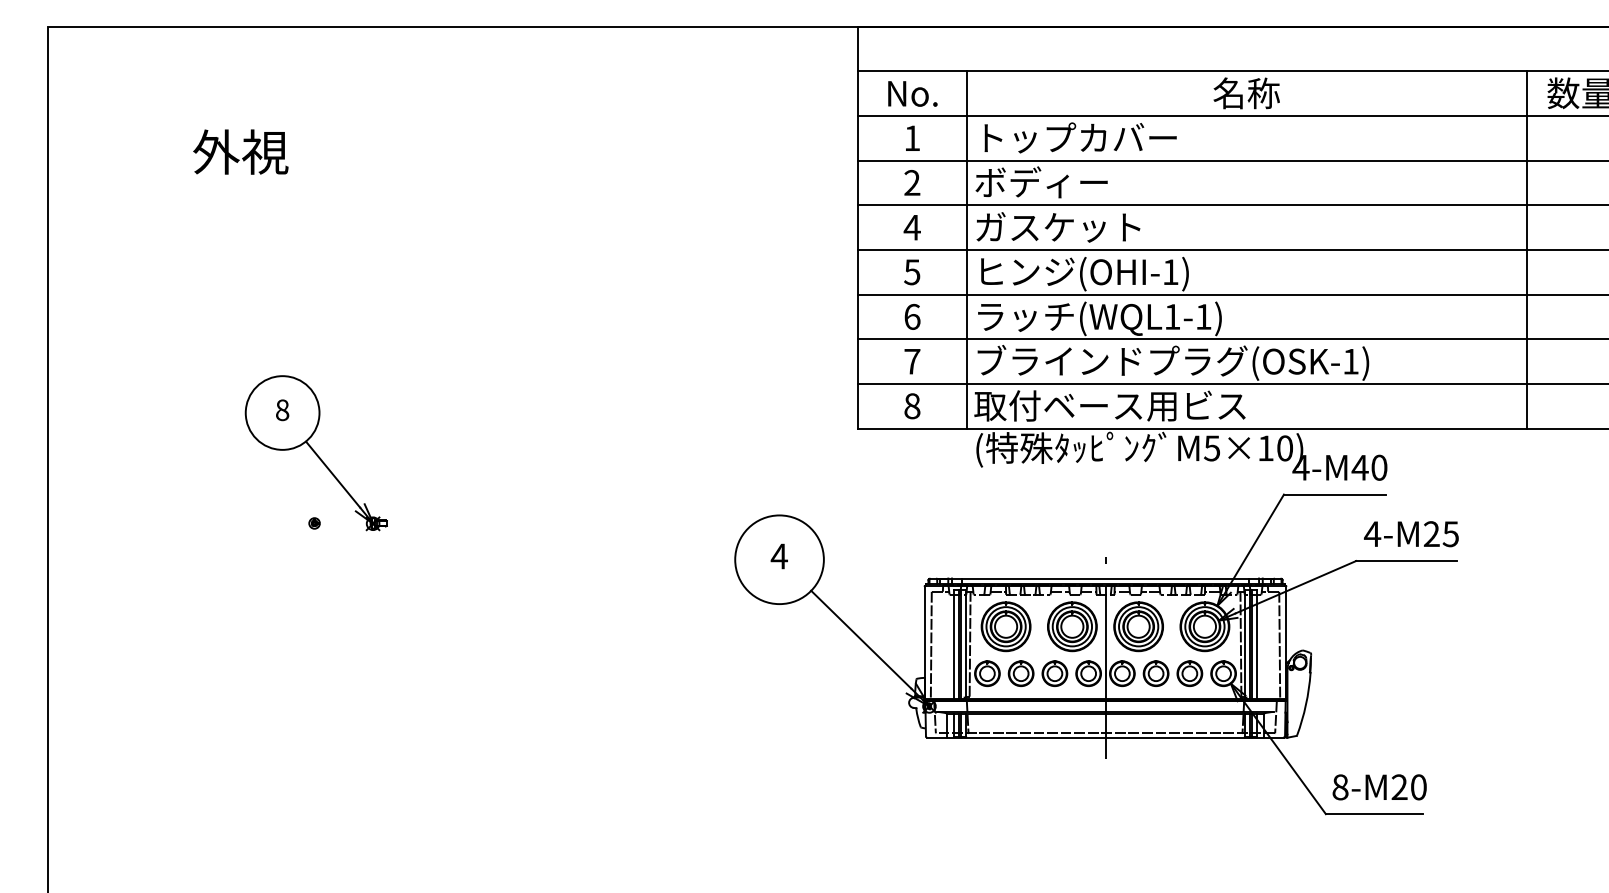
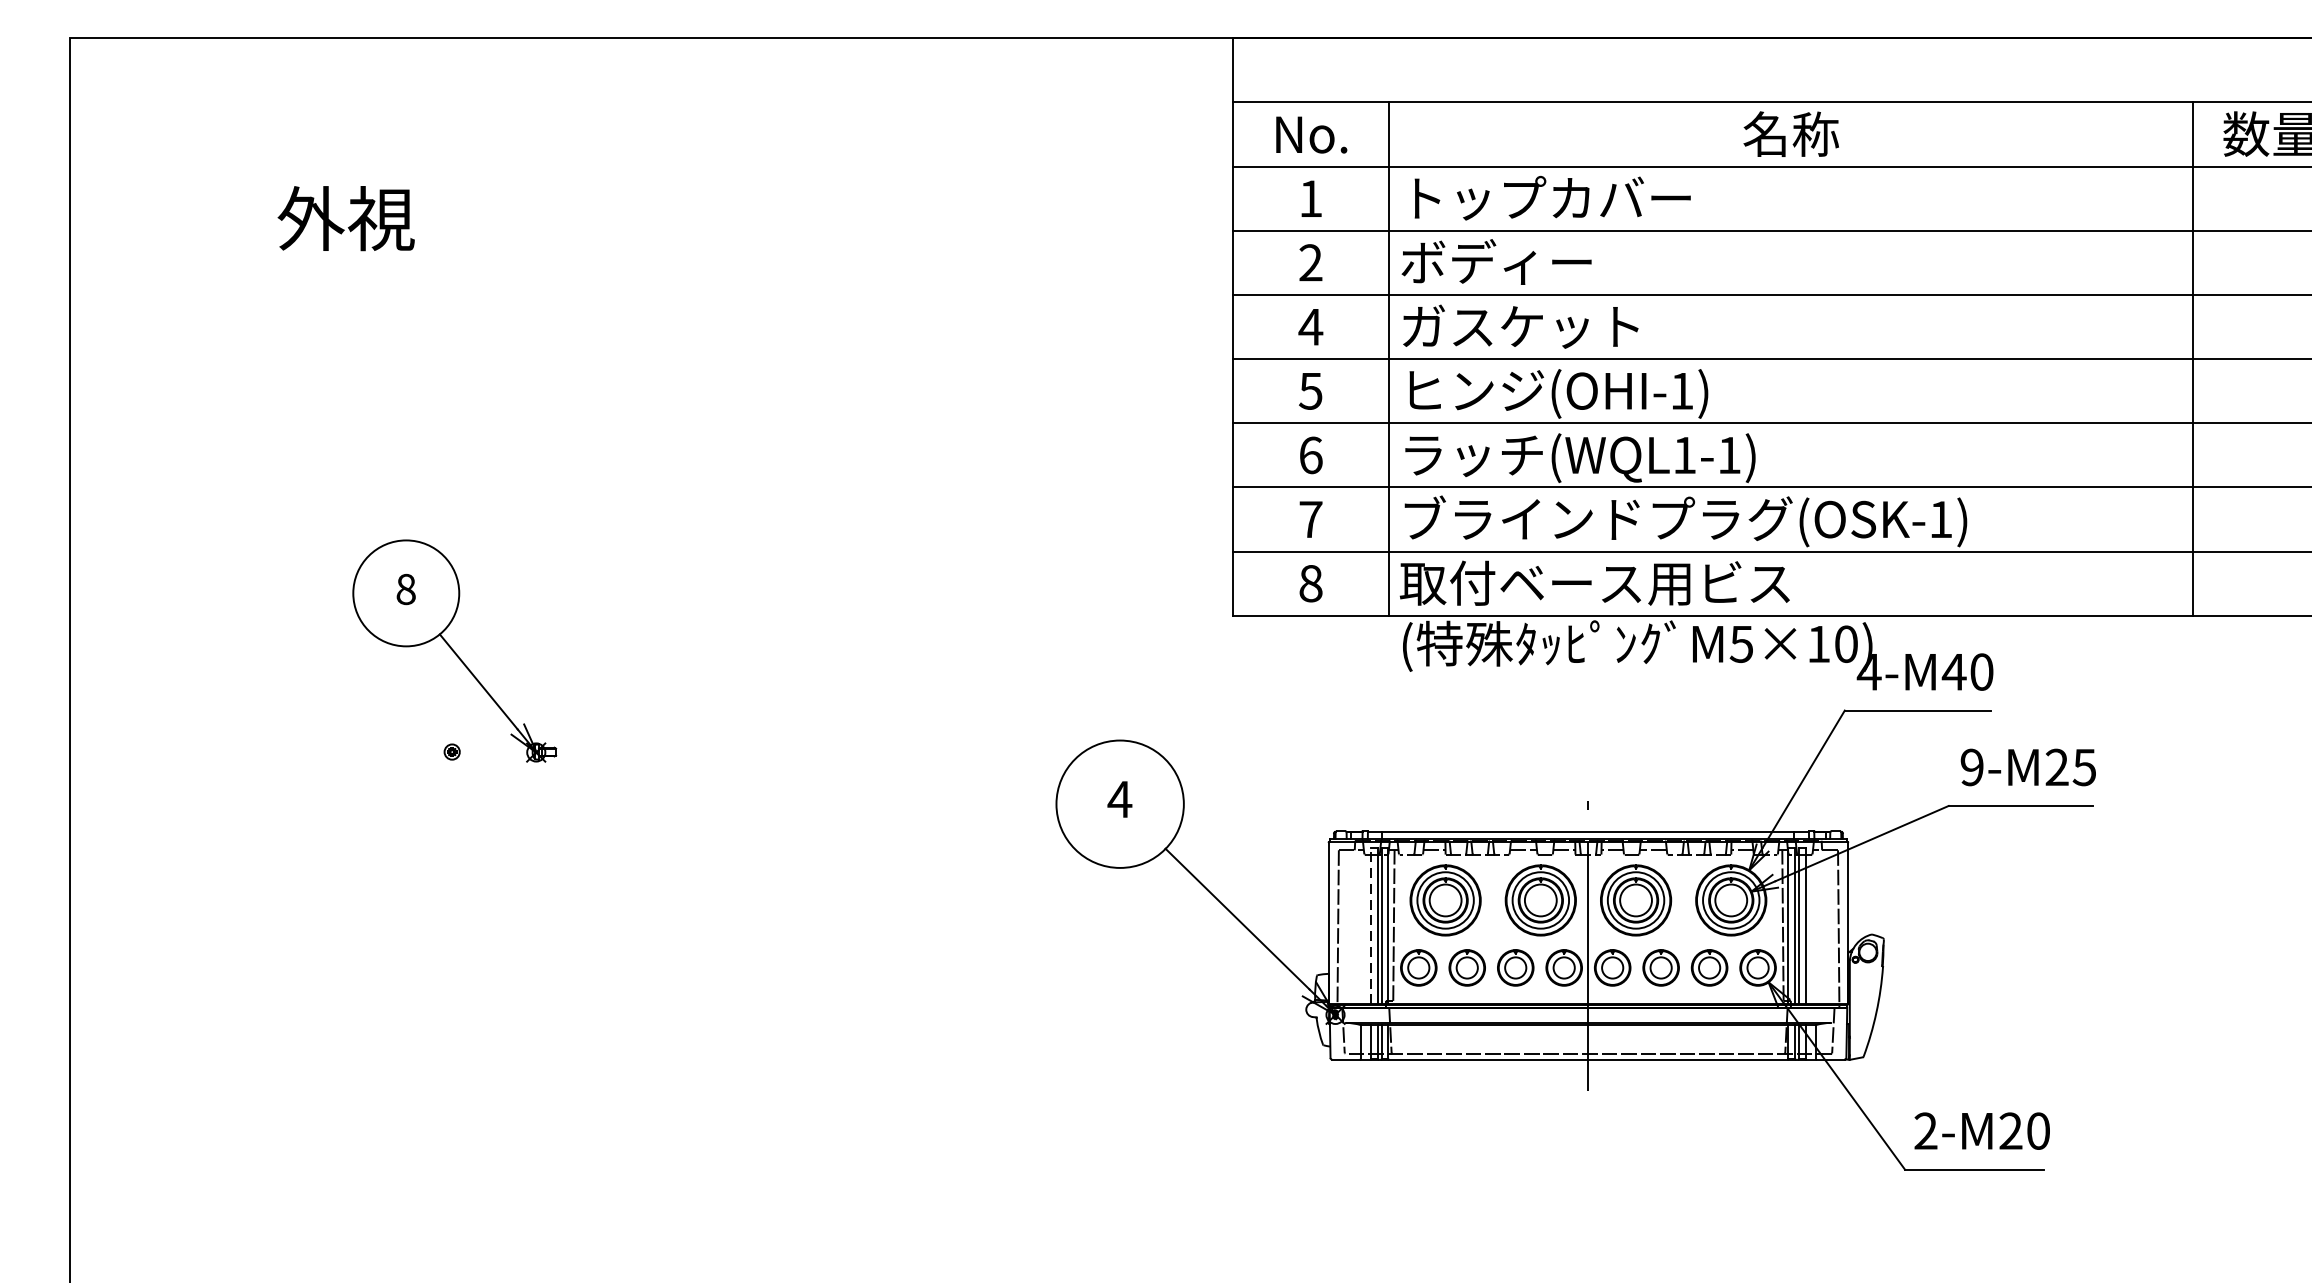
text: (1372, 534) -> (1971, 767), 4-M25 -> 9-M25
line: (954, 644) -> (1371, 925), solid -> dashed
text: (1340, 787) -> (1926, 1131), 8-M20 -> 2-M20

